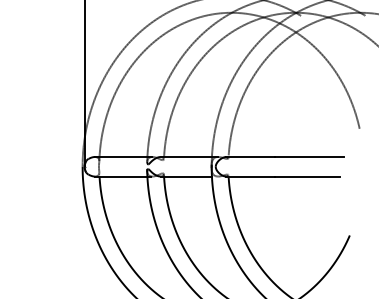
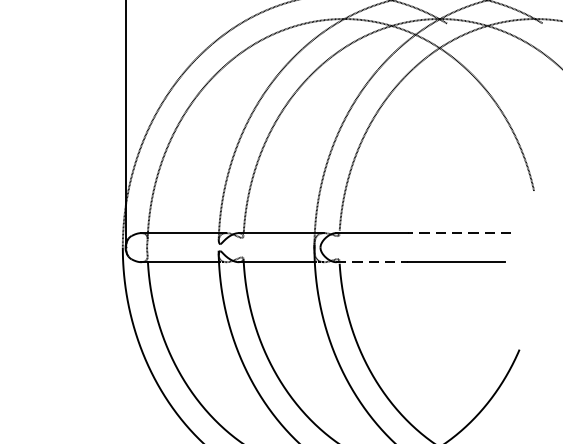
line: (309, 156) -> (459, 232), solid -> dashed
line: (251, 176) -> (373, 262), solid -> dashed

